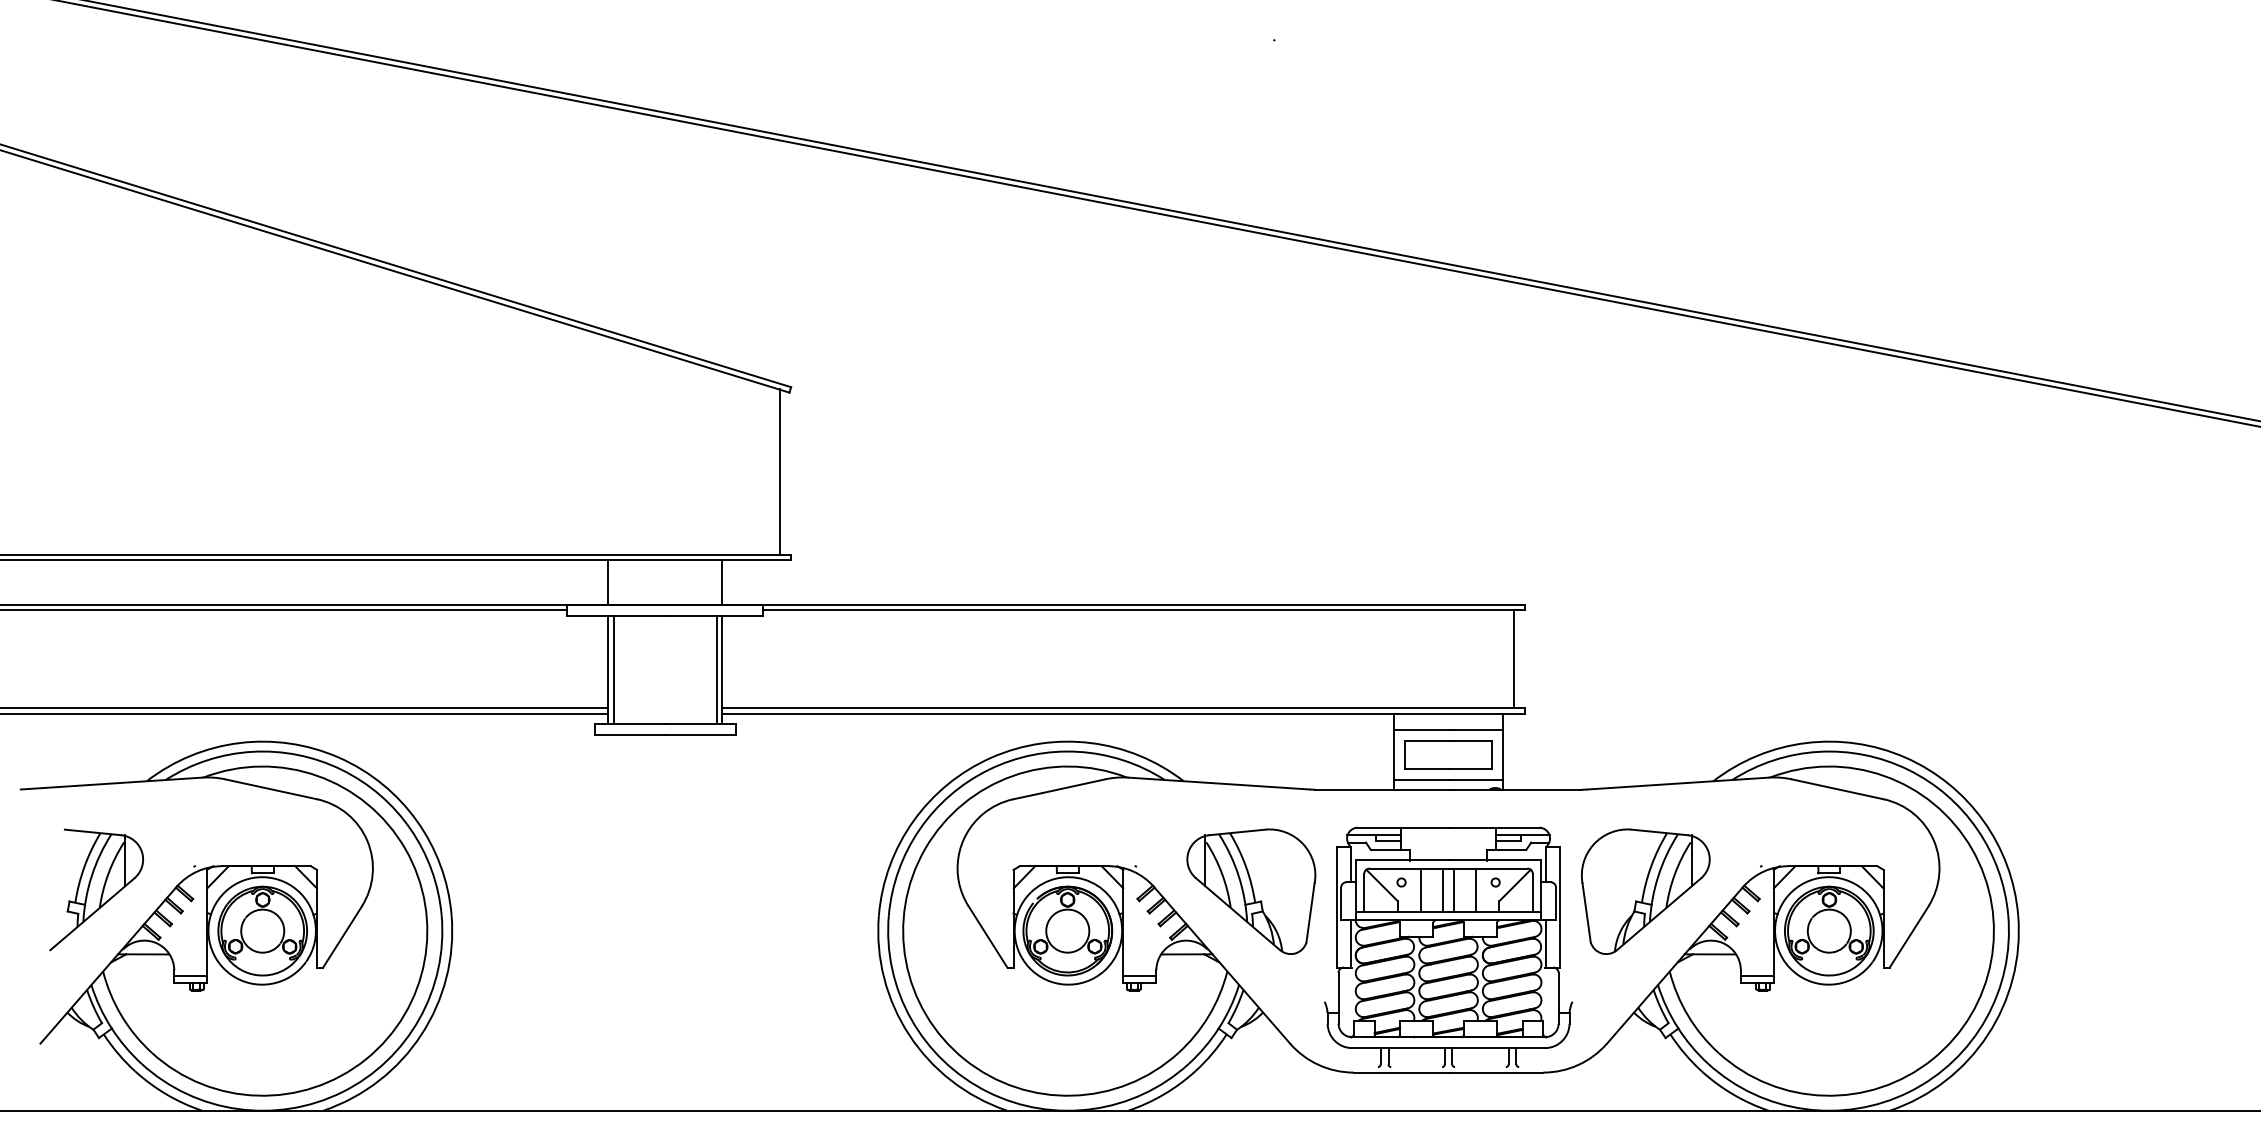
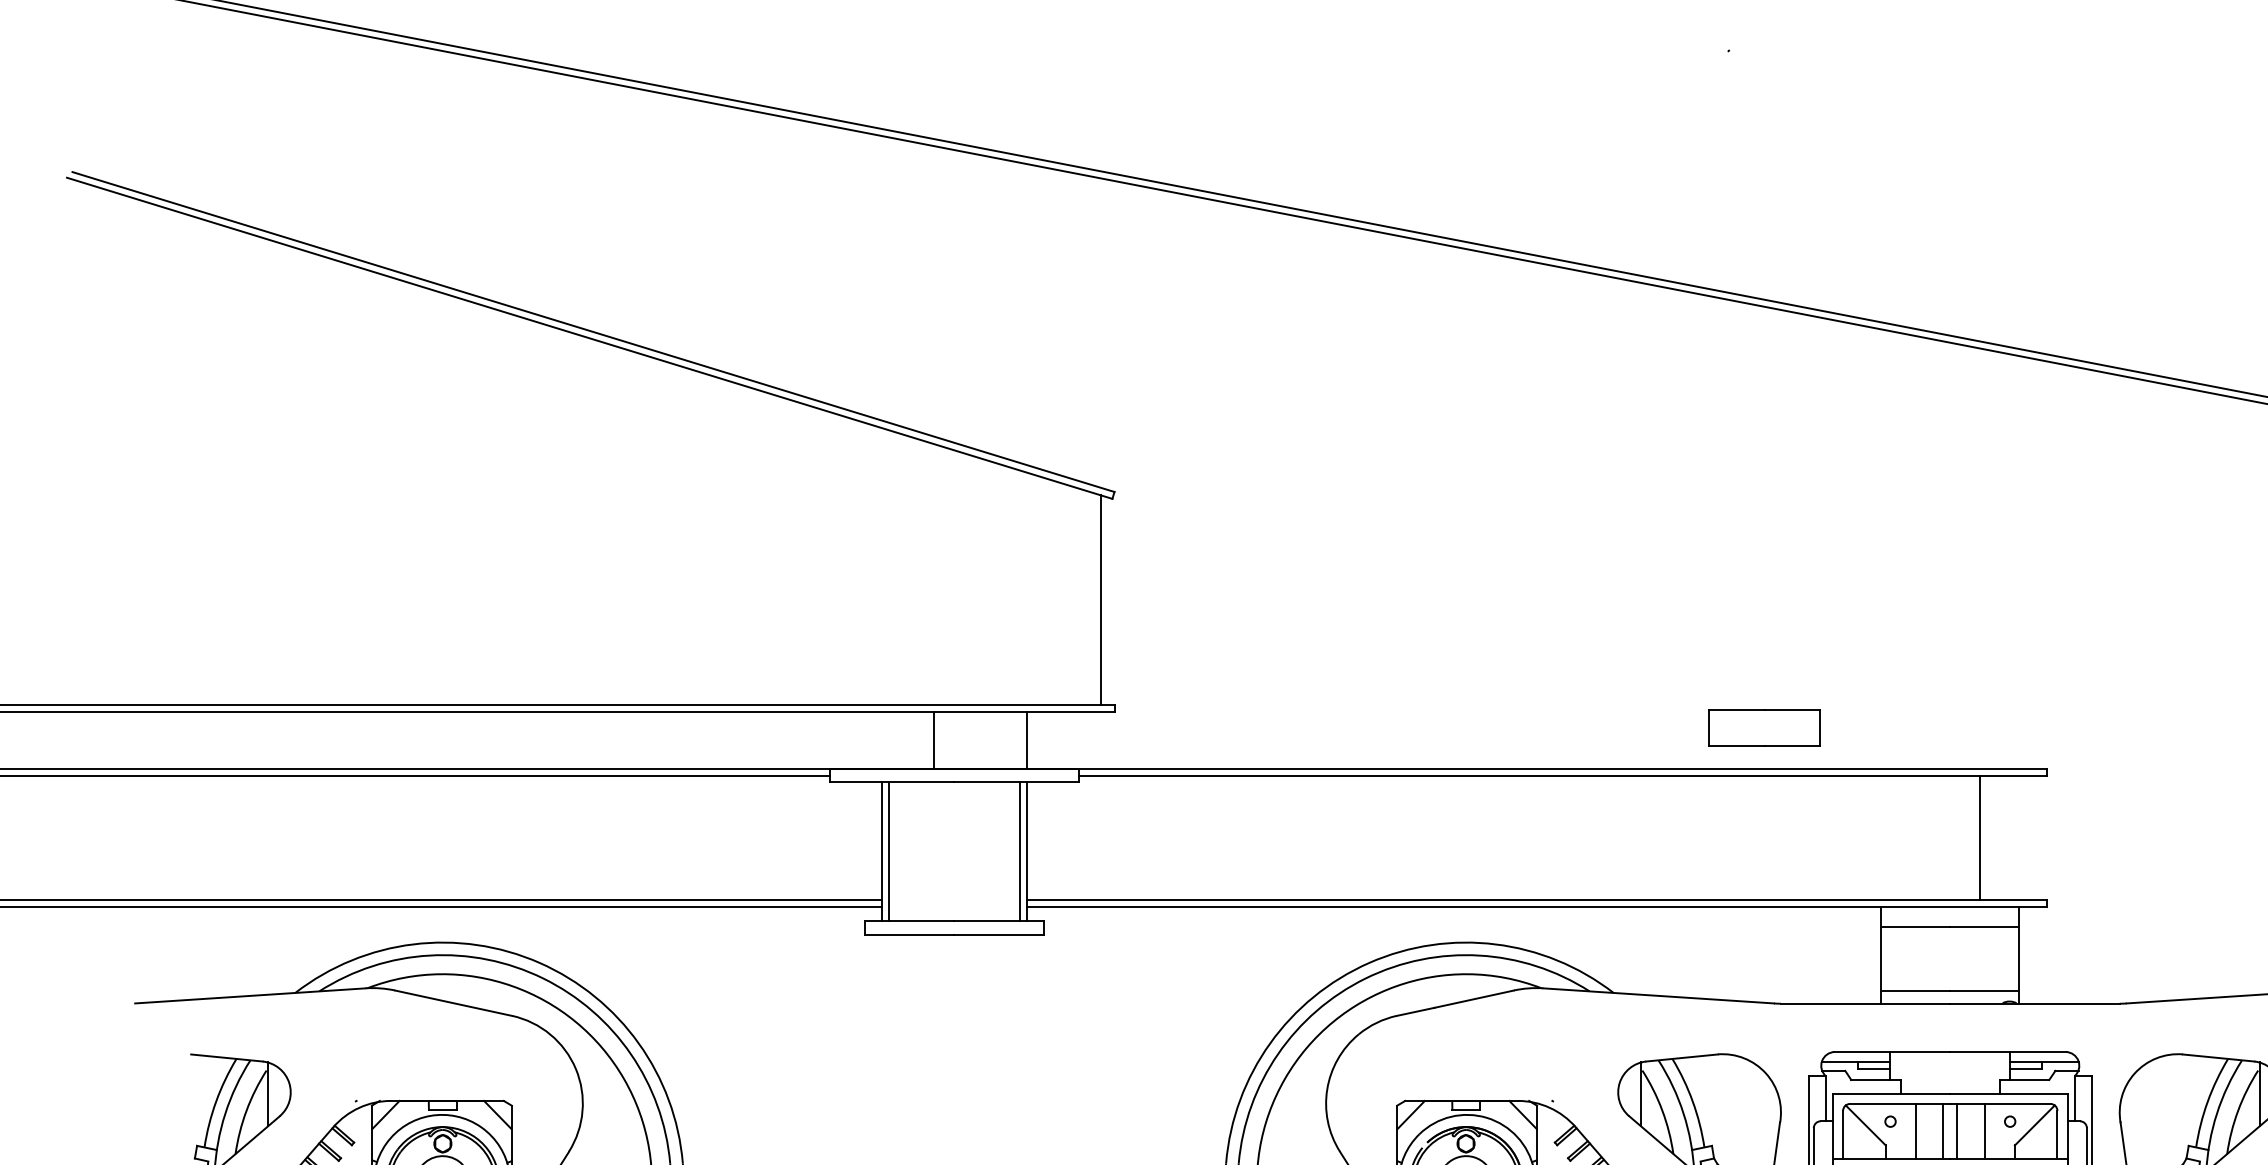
line: (608, 582) -> (934, 740), moved
line: (1513, 659) -> (1979, 838), moved
part: (1448, 754) -> (1764, 727), moved

